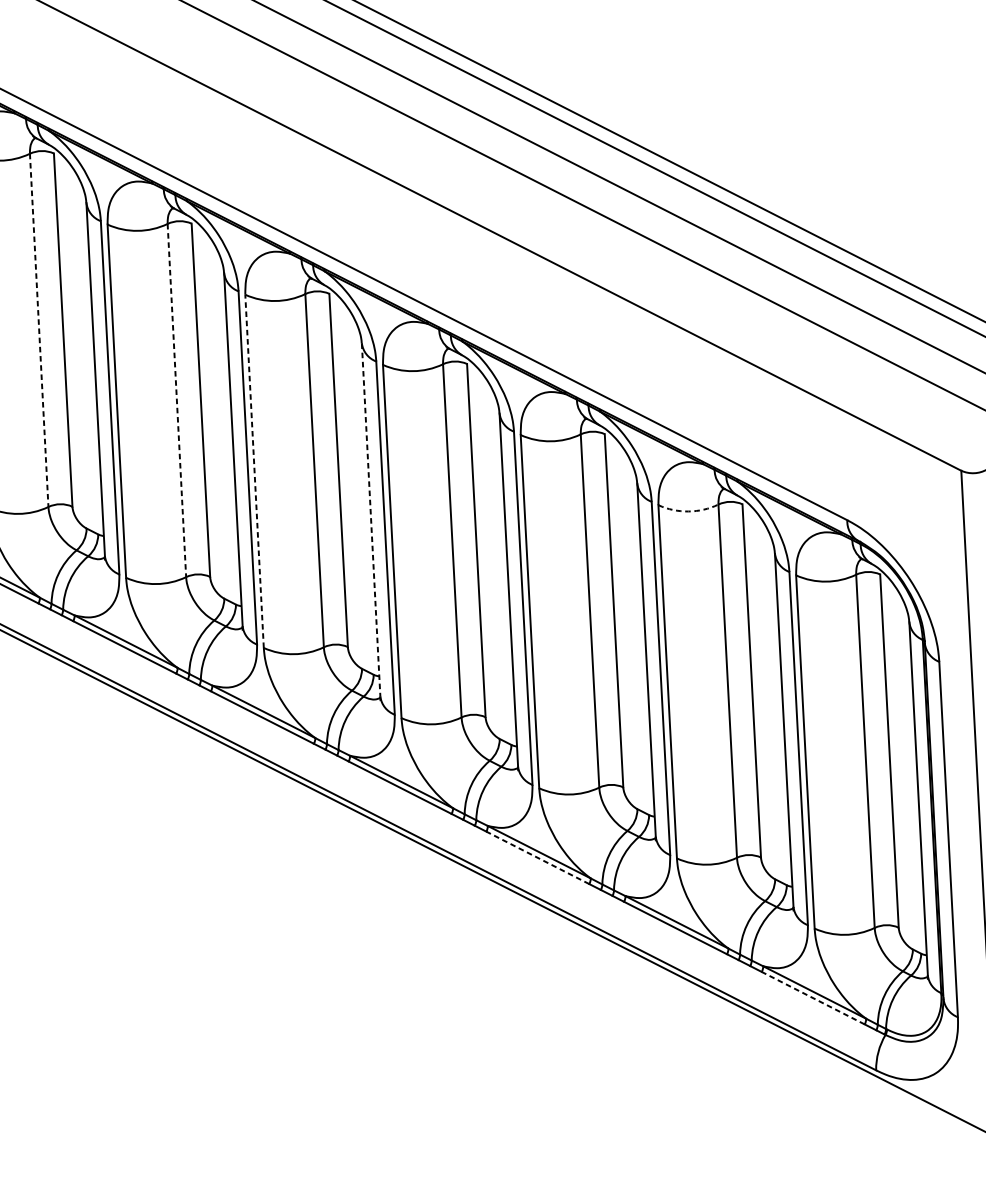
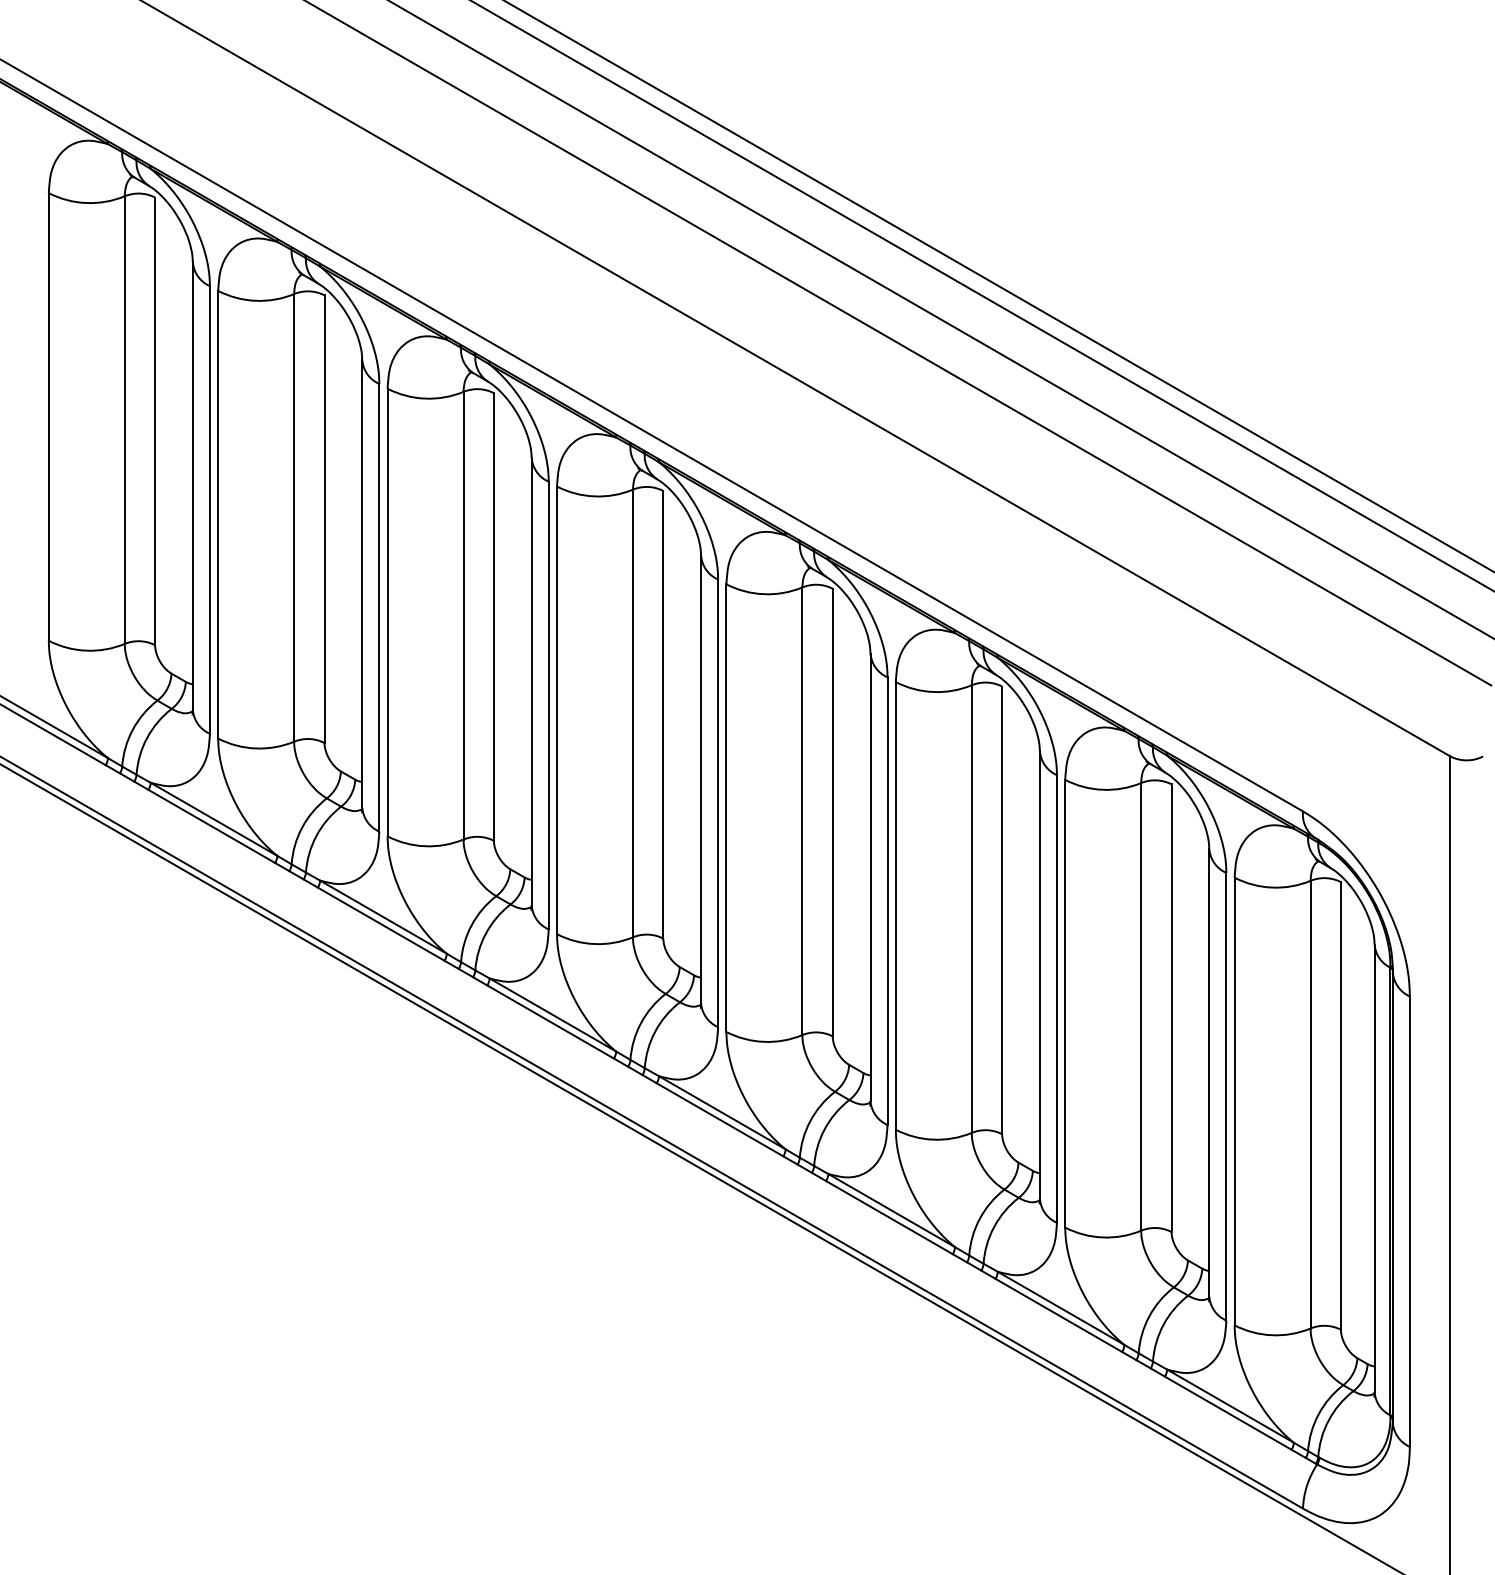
line: (39, 330) -> (294, 517), dashed -> solid
line: (176, 400) -> (463, 615), dashed -> solid
line: (254, 471) -> (557, 710), dashed -> solid
arc: (688, 511) -> (1102, 789), dashed -> solid
line: (371, 519) -> (701, 779), dashed -> solid
line: (537, 857) -> (889, 1217), dashed -> solid
line: (812, 997) -> (1227, 1412), dashed -> solid

